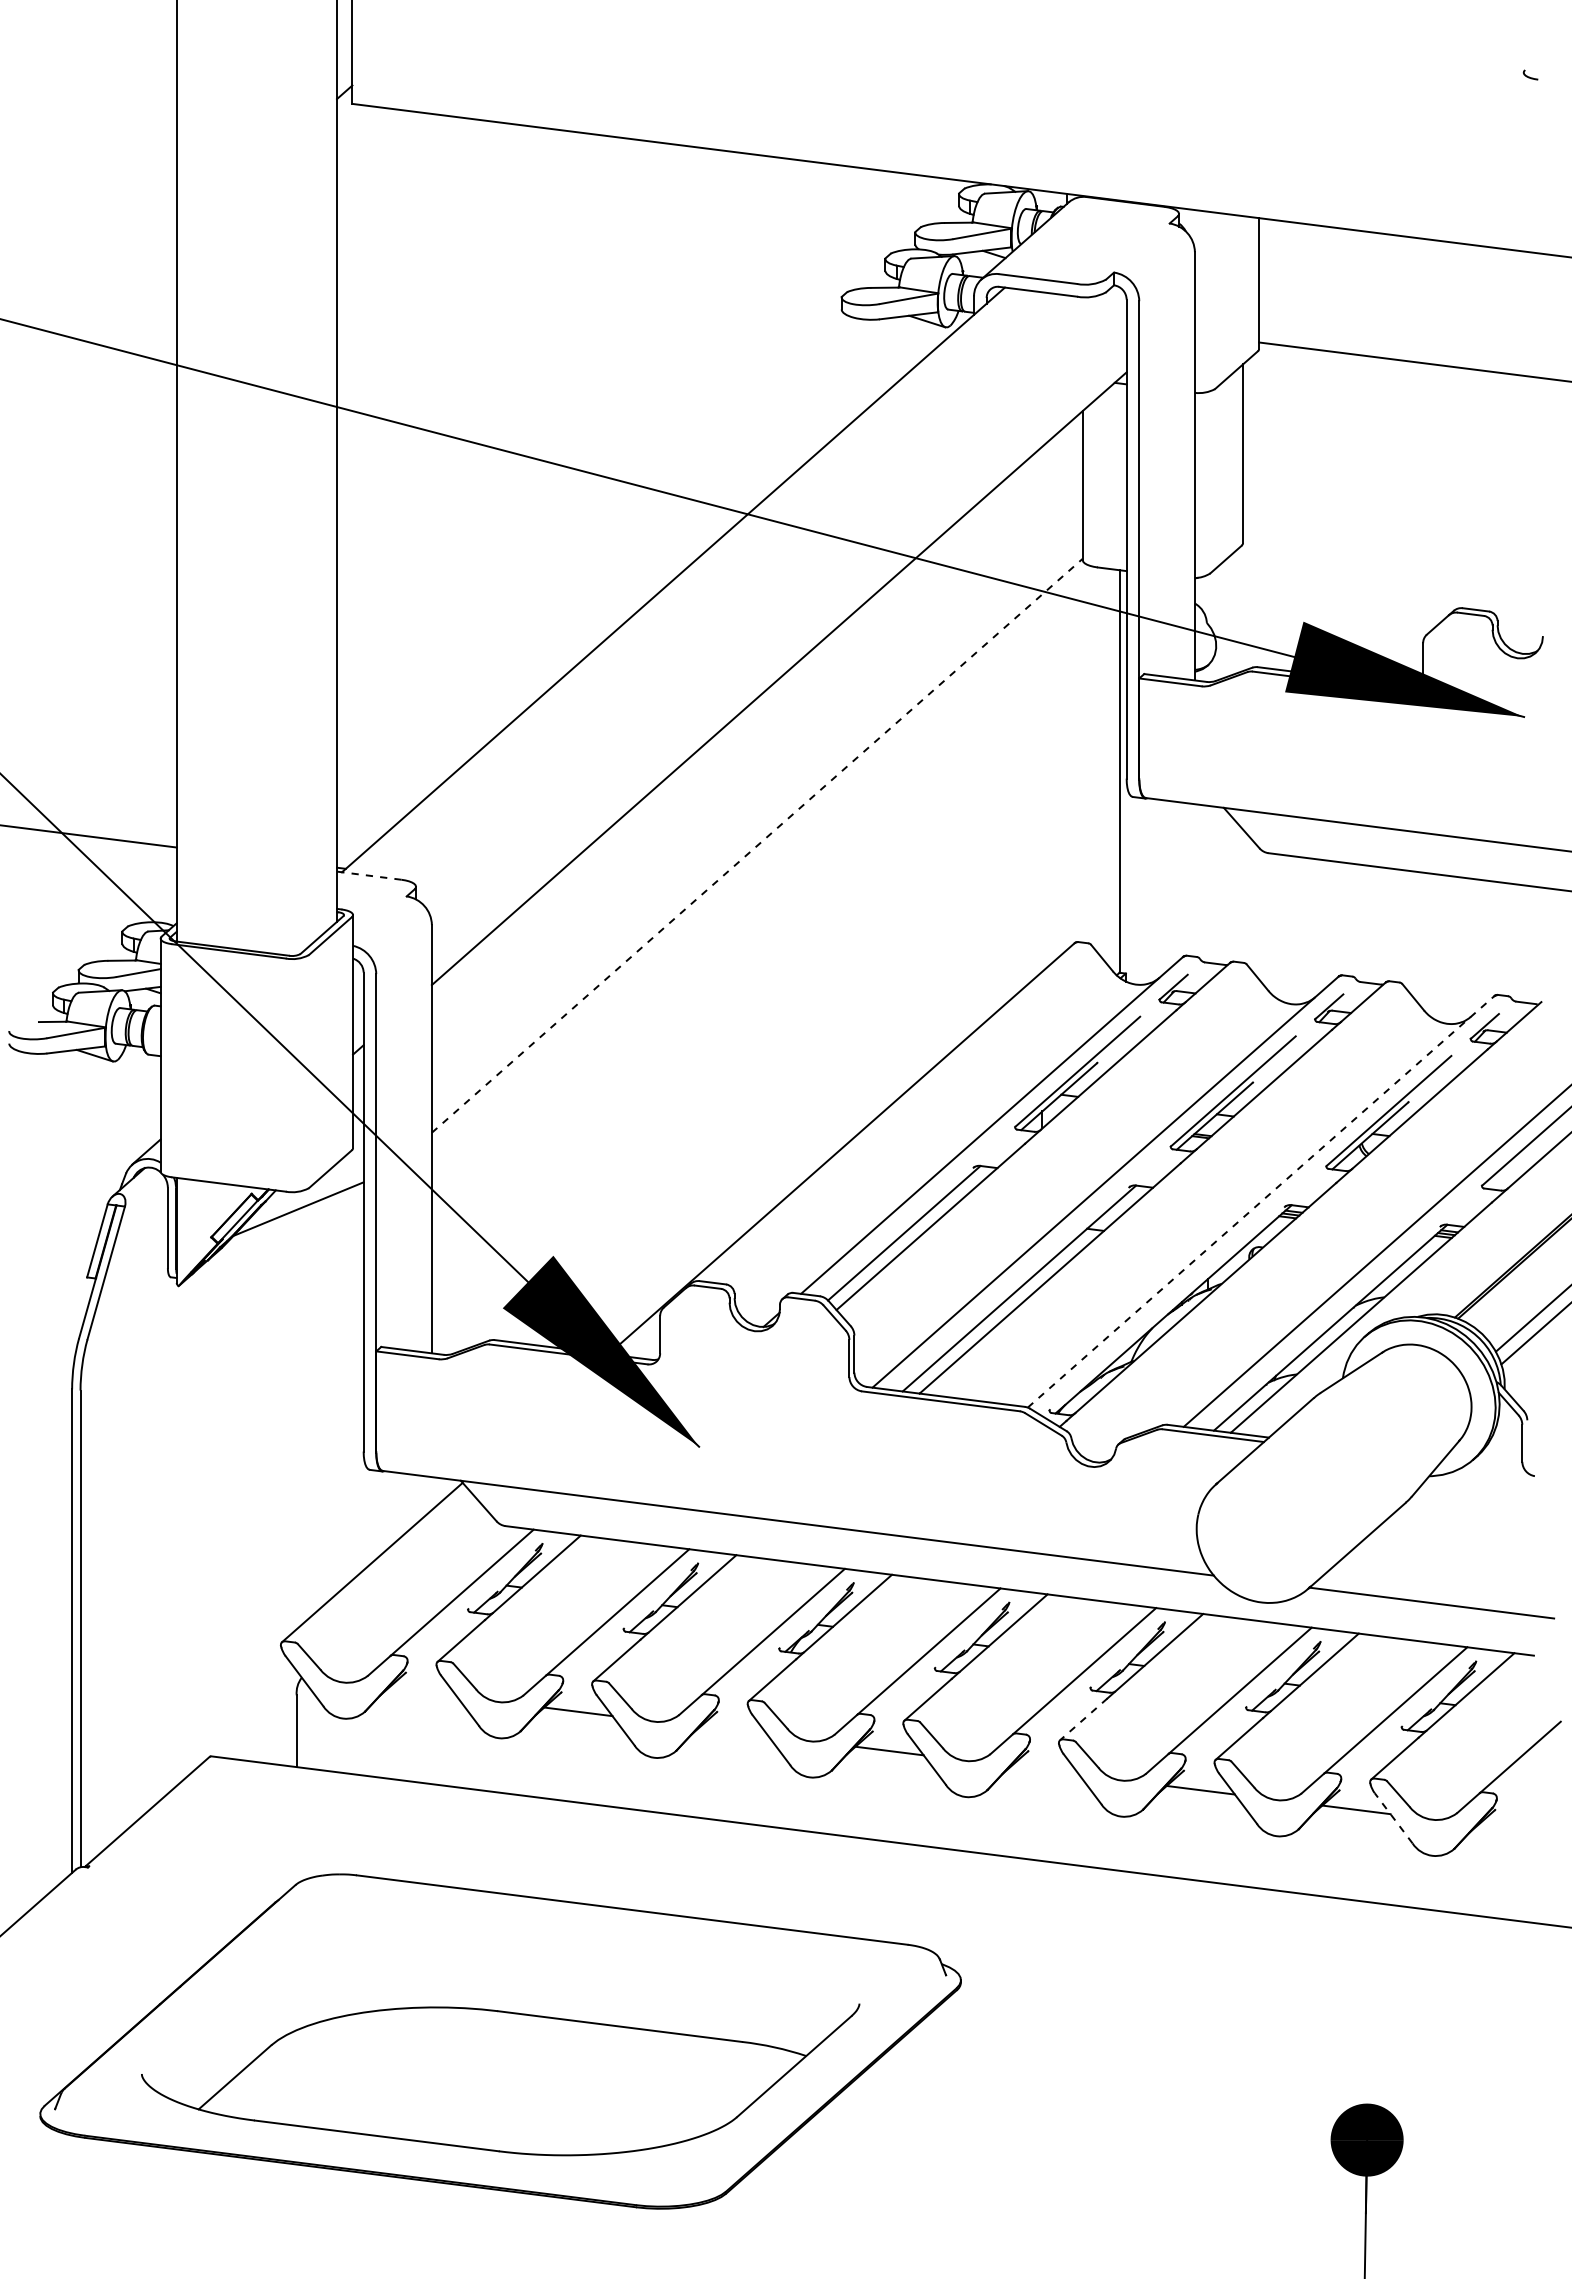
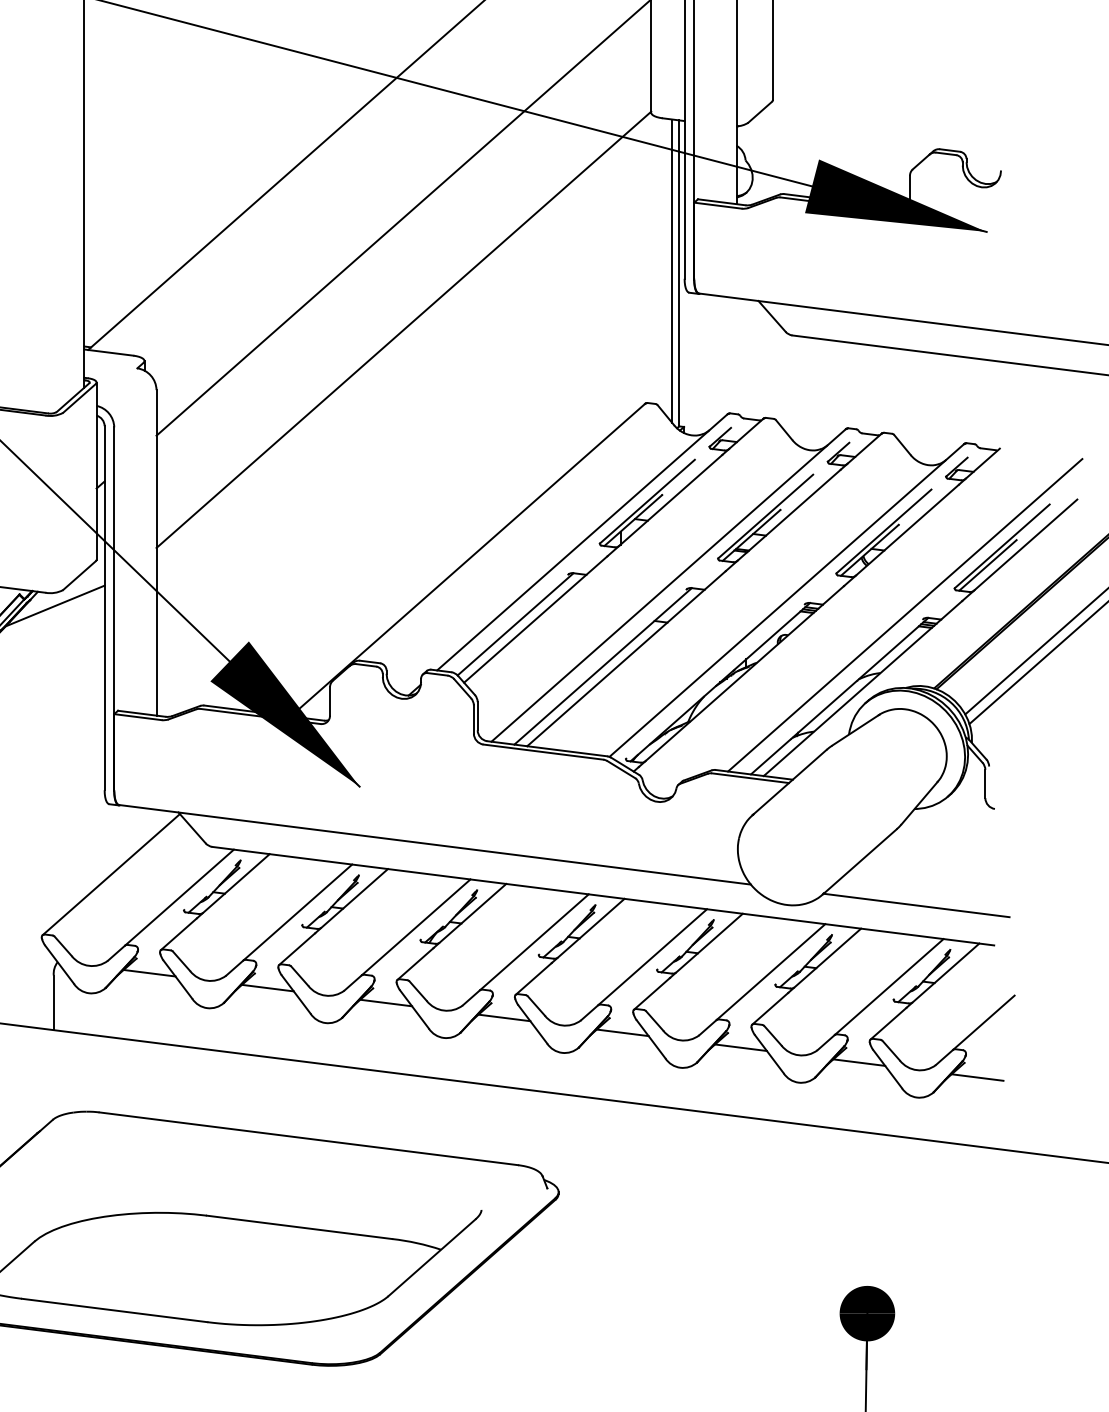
line: (1110, 768) -> (672, 271), added
line: (757, 845) -> (404, 329), dashed -> solid
line: (369, 875) -> (109, 352), dashed -> solid
line: (1525, 1155) -> (987, 565), added
line: (1261, 1201) -> (787, 600), dashed -> solid
line: (422, 1691) -> (149, 972), added
line: (1083, 1719) -> (651, 993), dashed -> solid
line: (733, 1731) -> (385, 1003), added
line: (1045, 1770) -> (622, 1032), added
line: (1393, 1817) -> (887, 1068), dashed -> solid
line: (1511, 1829) -> (977, 1077), added

